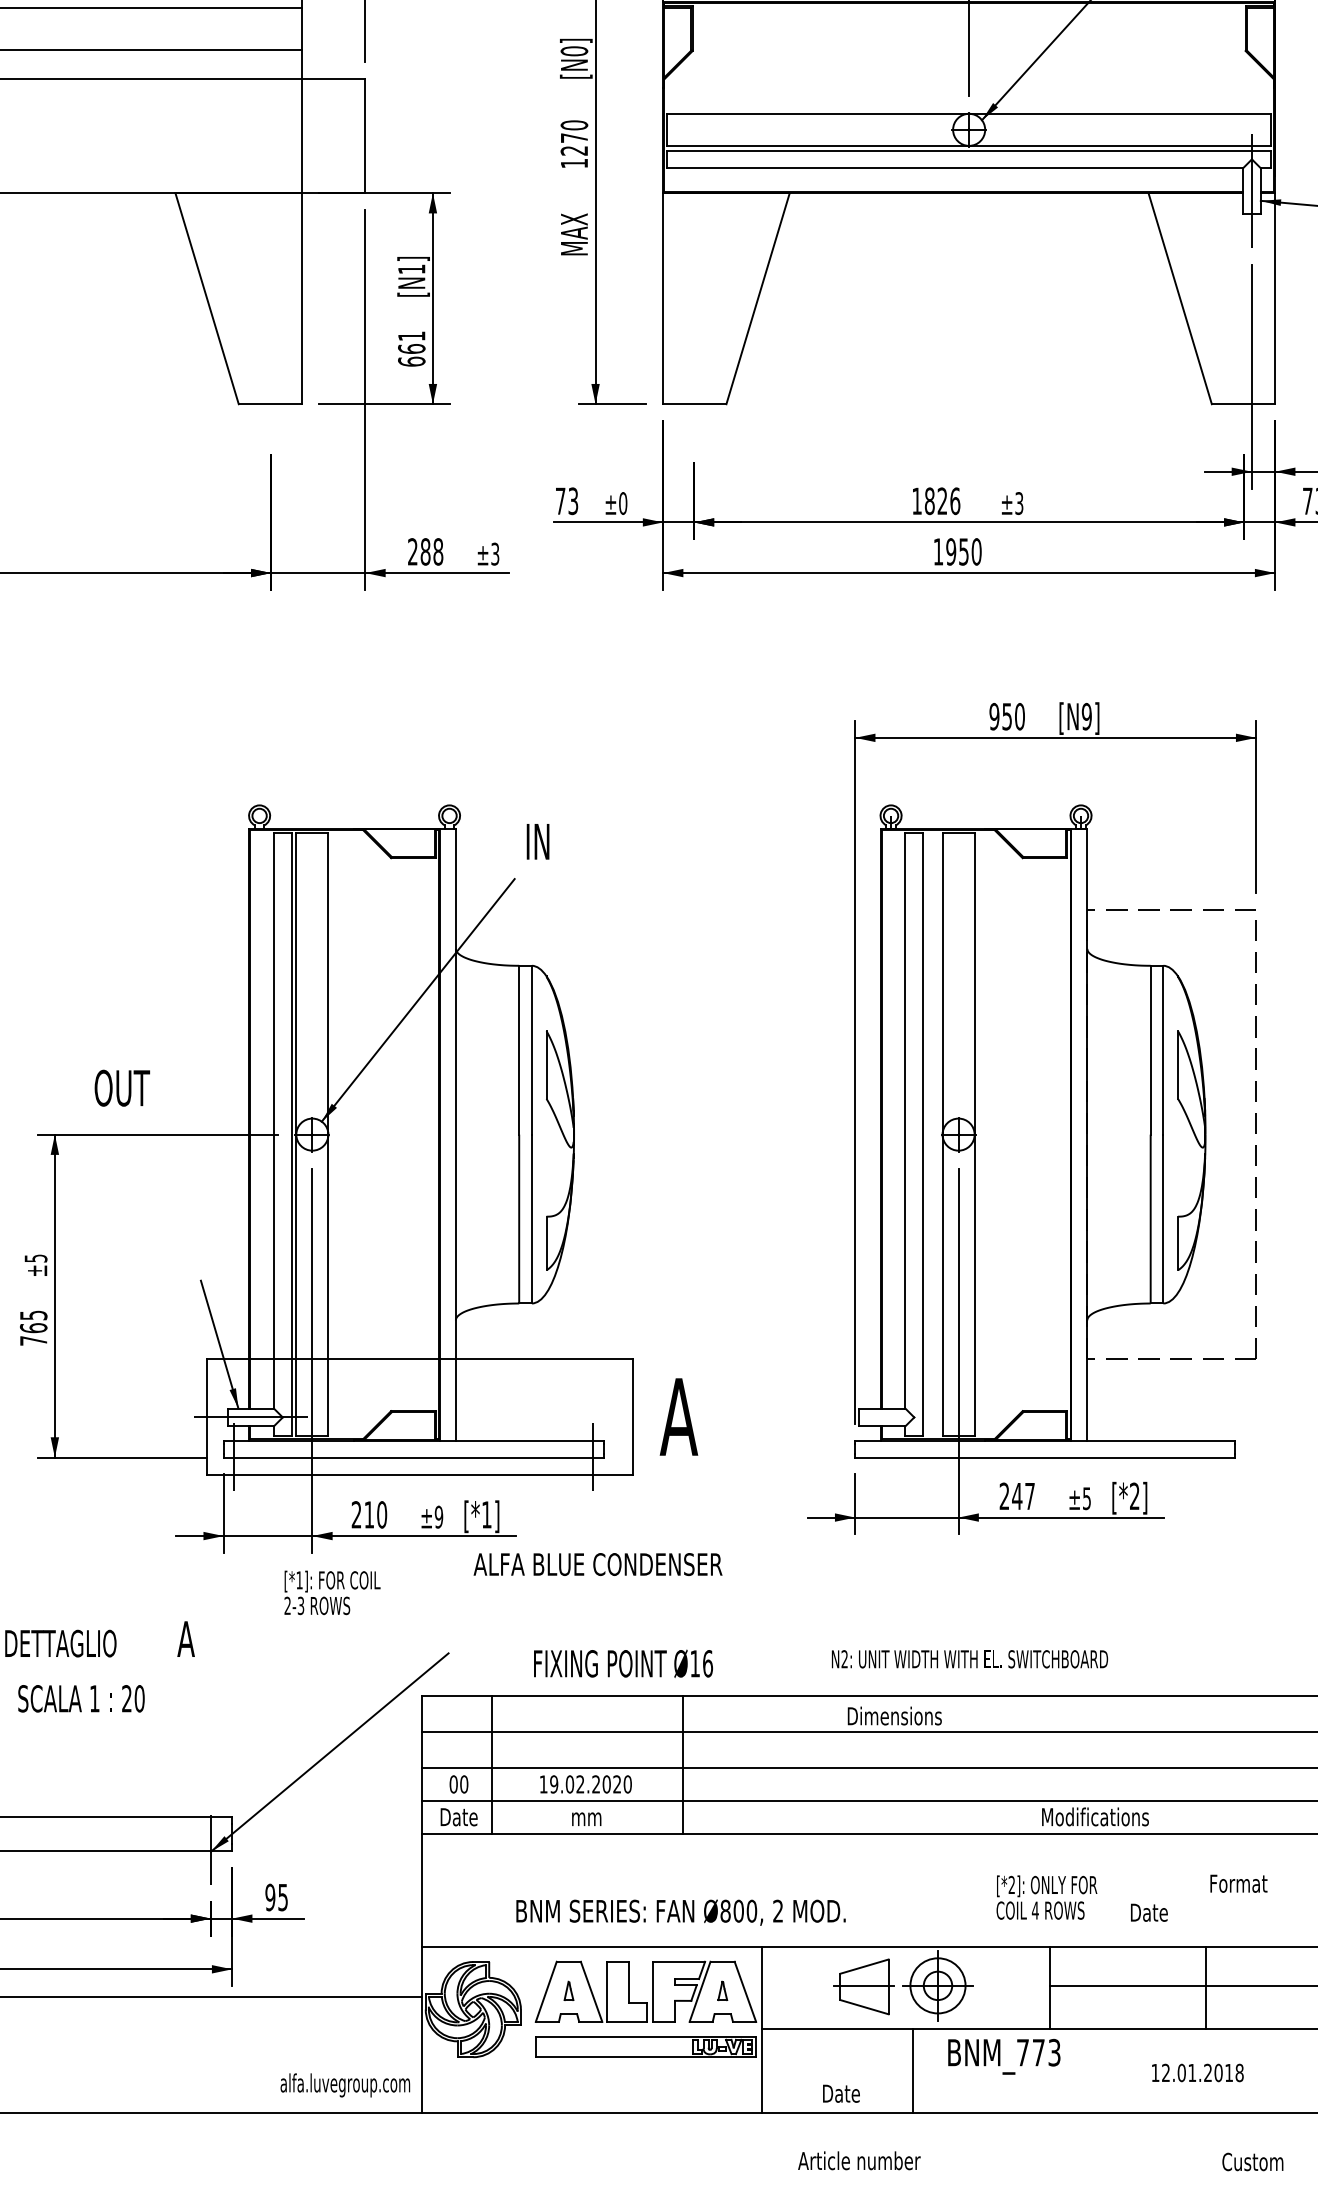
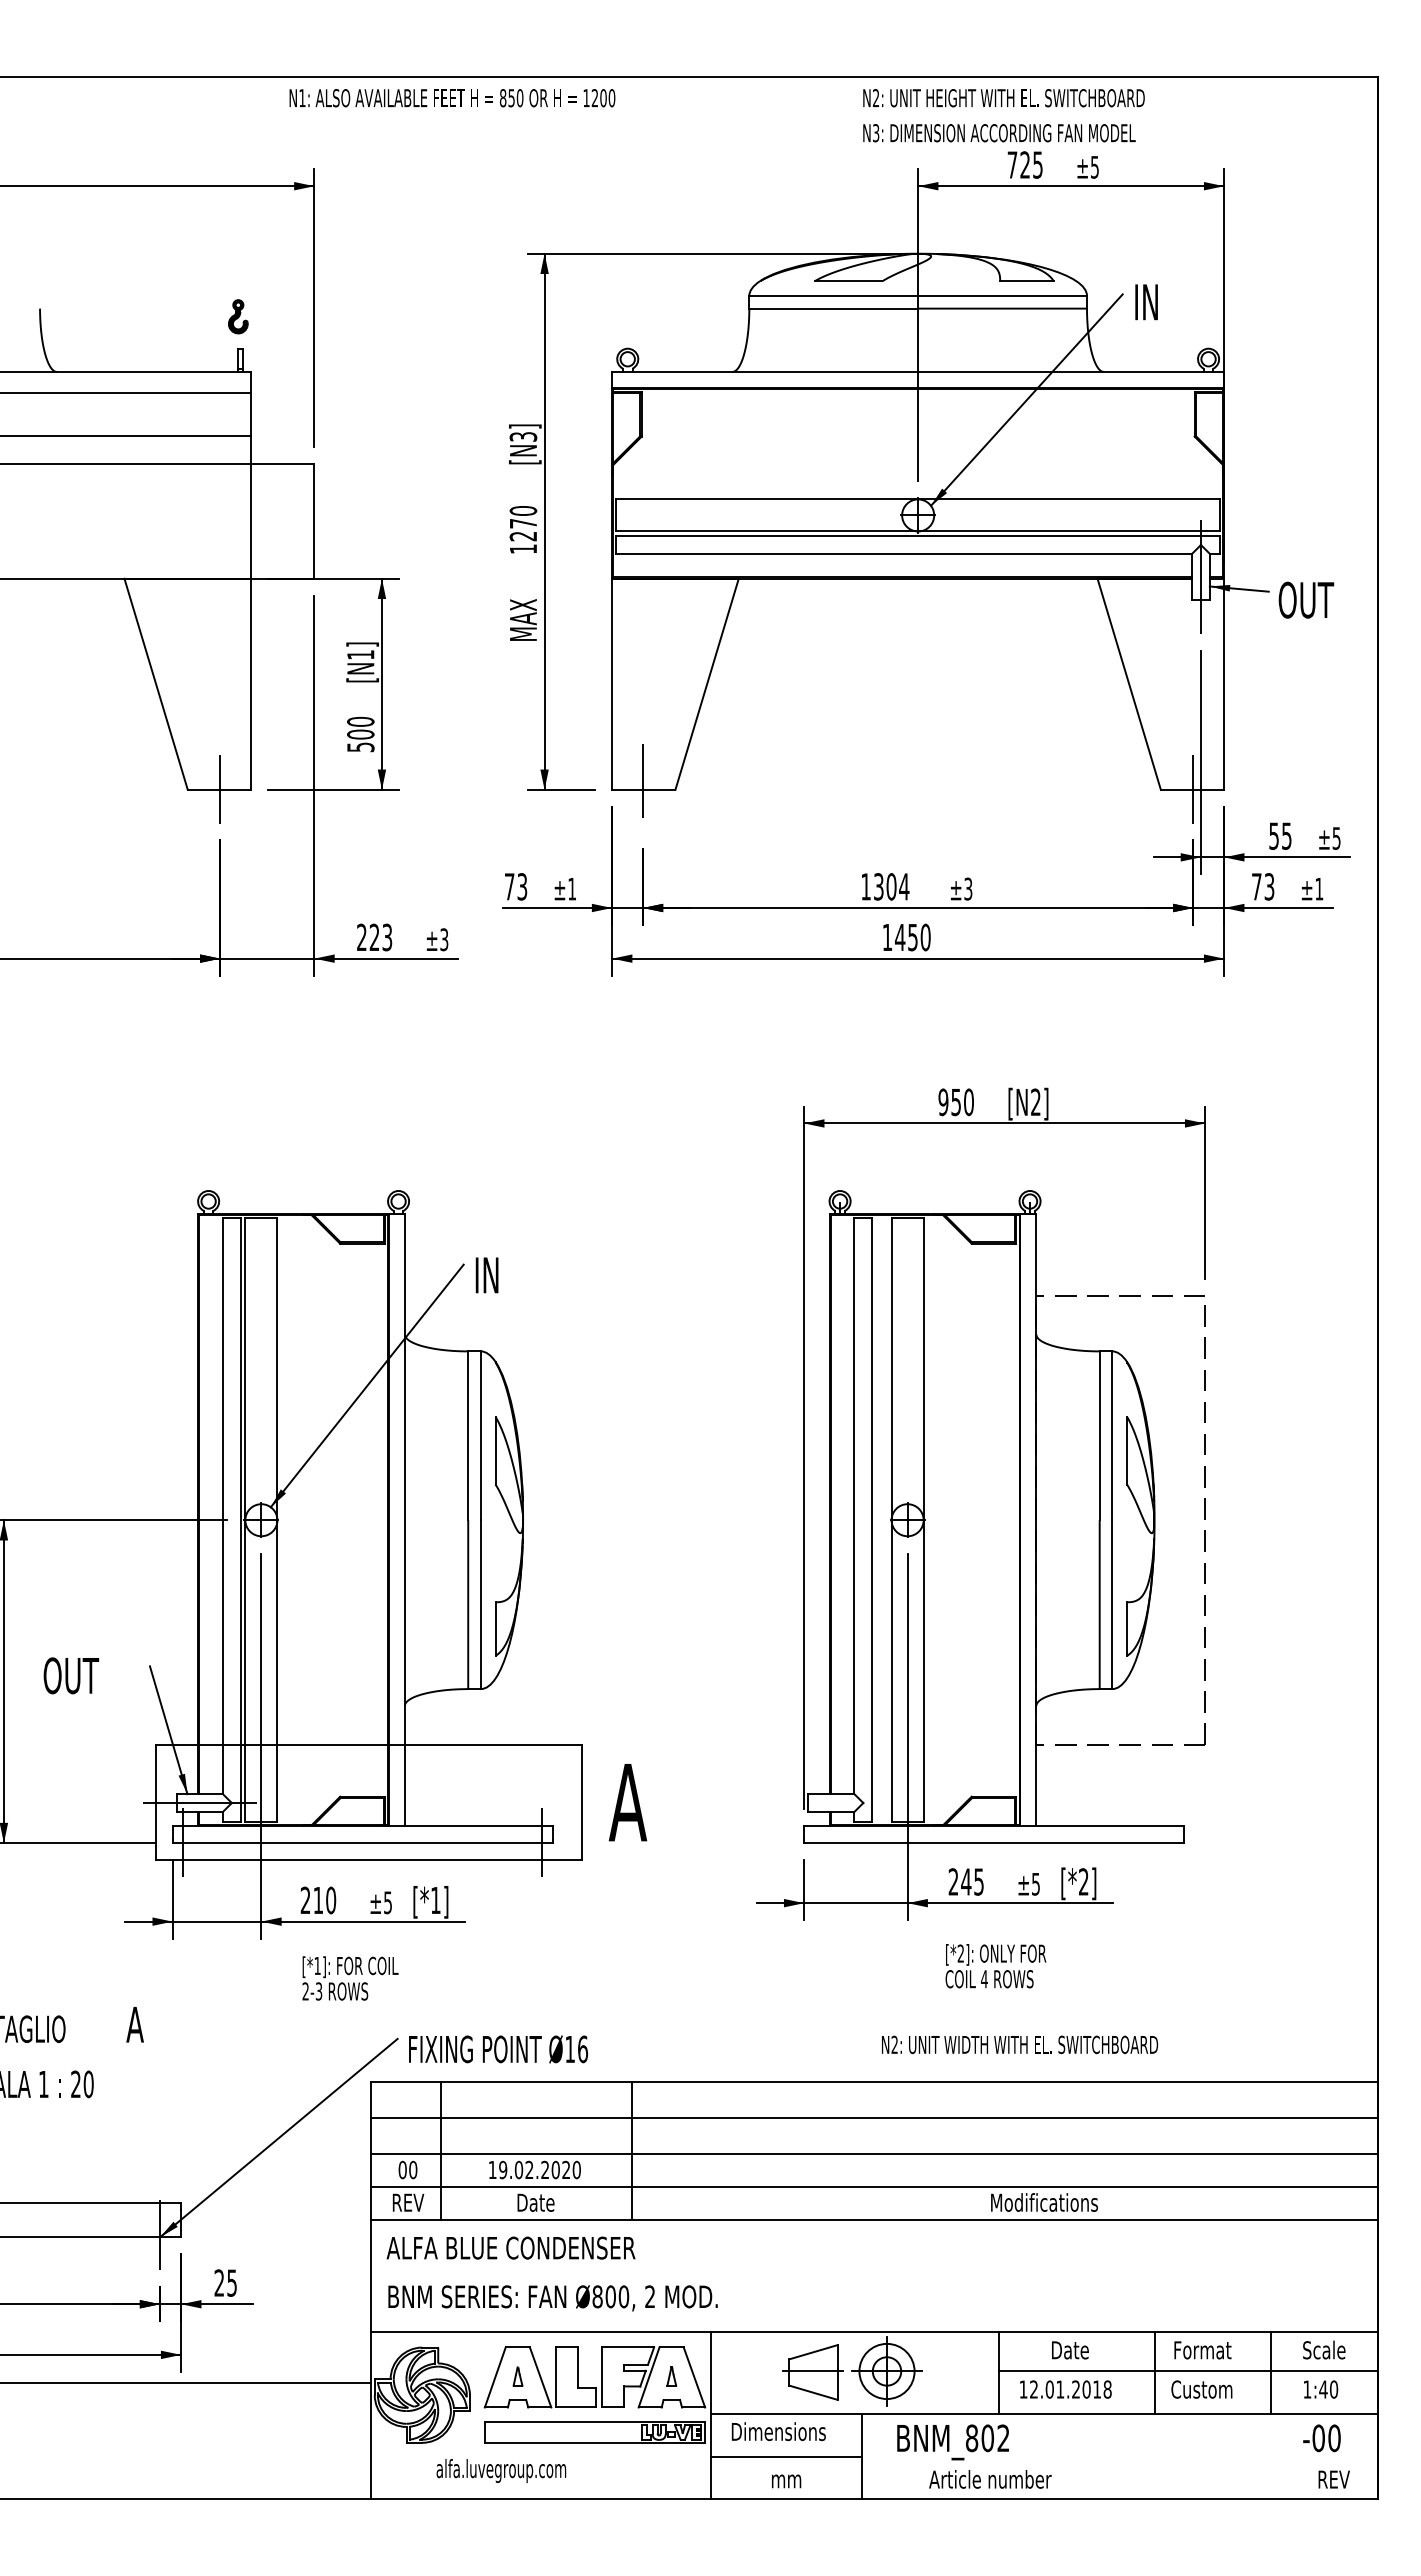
text: (574, 50) -> (523, 436), [N0] -> [N3]
text: (411, 348) -> (360, 734), 661 -> 500
line: (693, 394) -> (642, 780), added
line: (271, 403) -> (220, 789), added
line: (1244, 403) -> (1193, 789), added
text: (942, 500) -> (891, 886), 1826 -> 1304
text: (623, 502) -> (572, 888), ±0 -> ±1
text: (431, 551) -> (380, 937), 288 -> 223
text: (951, 551) -> (900, 937), 1950 -> 1450
text: (1086, 716) -> (1035, 1102), [N9] -> [N2]
text: (537, 841) -> (486, 1275), moved
text: (122, 1087) -> (71, 1675), moved
text: (1029, 1495) -> (978, 1881), 247 -> 245
text: (438, 1516) -> (387, 1902), ±9 -> ±5
text: (597, 1563) -> (510, 2247), moved
text: (332, 1592) -> (350, 1978), moved
text: (970, 1658) -> (1020, 2044), moved
text: (623, 1663) -> (498, 2049), moved
text: (894, 1715) -> (778, 2431), moved
text: (458, 1816) -> (407, 2202), Date -> REV
text: (586, 1816) -> (535, 2202), mm -> Date
text: (1238, 1883) -> (1202, 2350), moved
text: (270, 1896) -> (219, 2282), 95 -> 25
text: (1046, 1897) -> (995, 1966), moved
text: (680, 1912) -> (552, 2298), moved
text: (1149, 1912) -> (1070, 2350), moved
text: (1038, 2052) -> (987, 2438), BNM_773 -> BNM_802
line: (837, 2071) -> (786, 2457), added
text: (1197, 2072) -> (1065, 2389), moved
text: (345, 2084) -> (501, 2470), moved
text: (841, 2093) -> (790, 2479), Date -> mm
text: (859, 2160) -> (990, 2479), moved
text: (1252, 2161) -> (1201, 2389), moved

